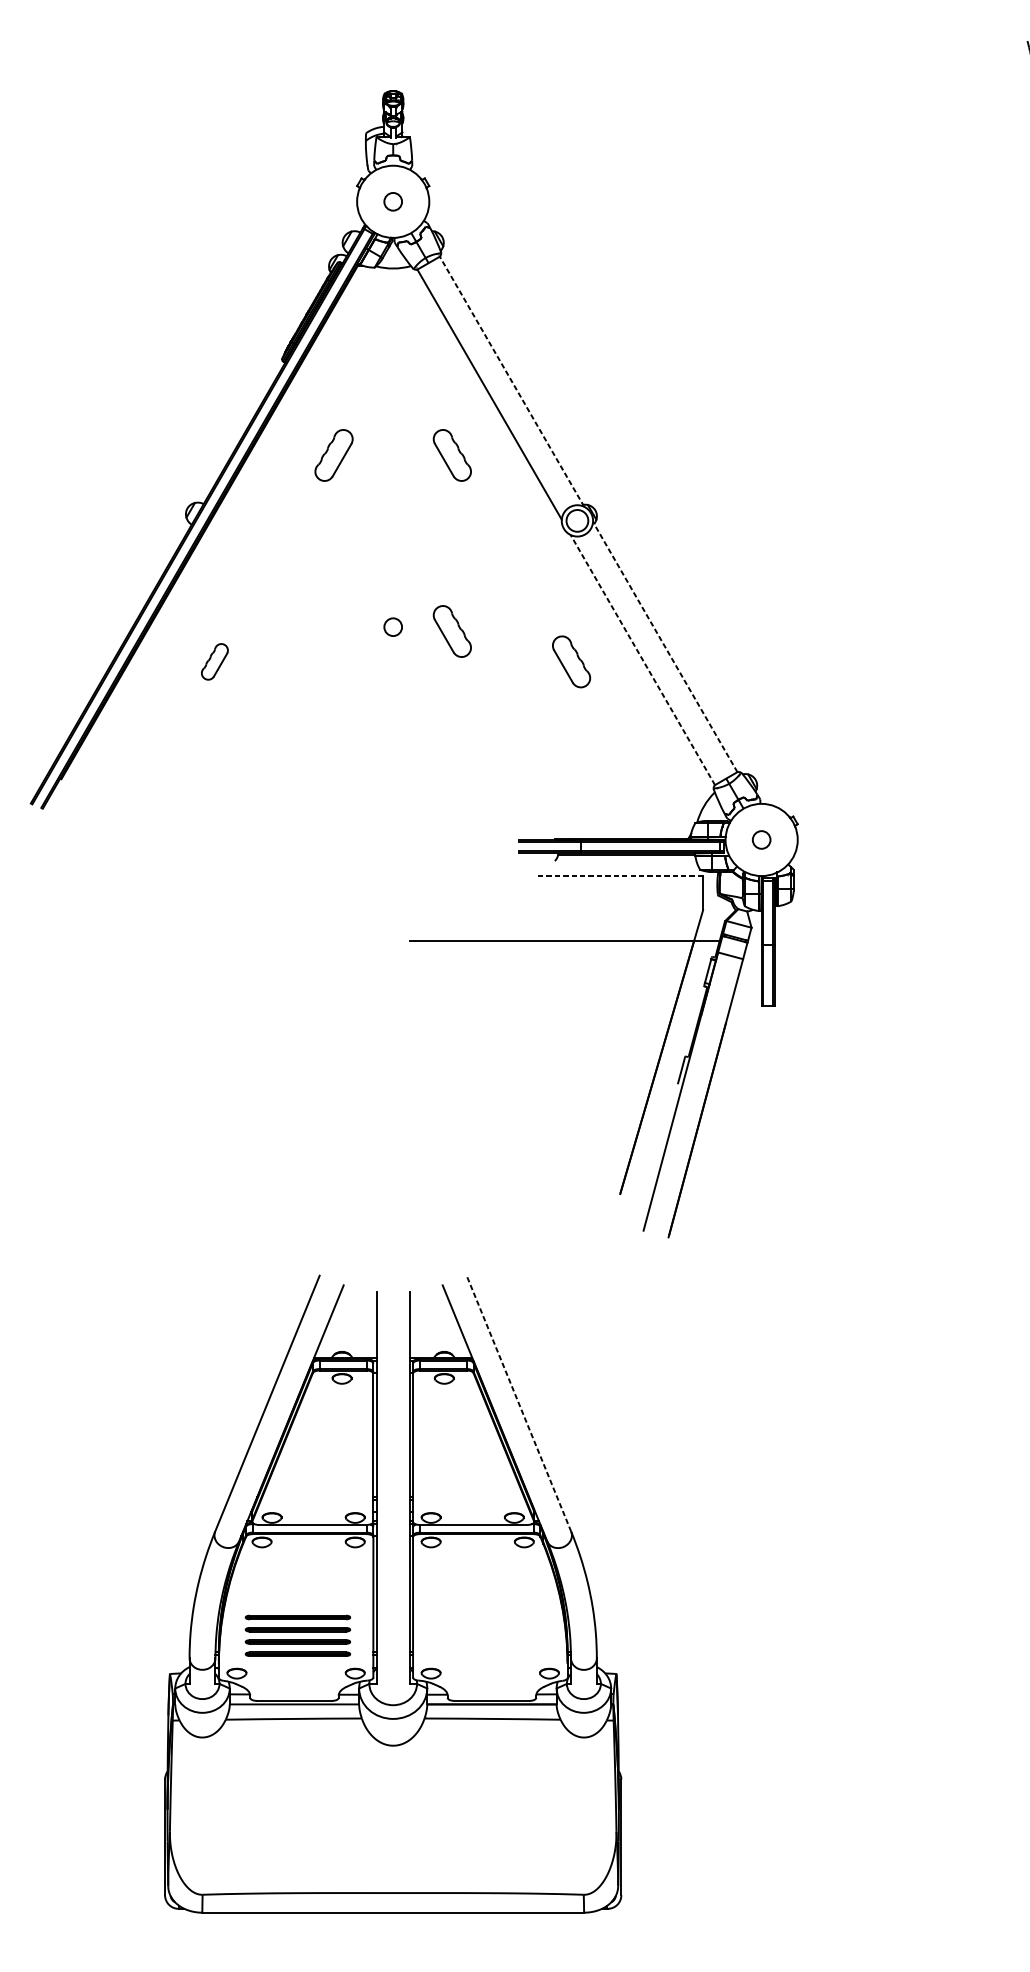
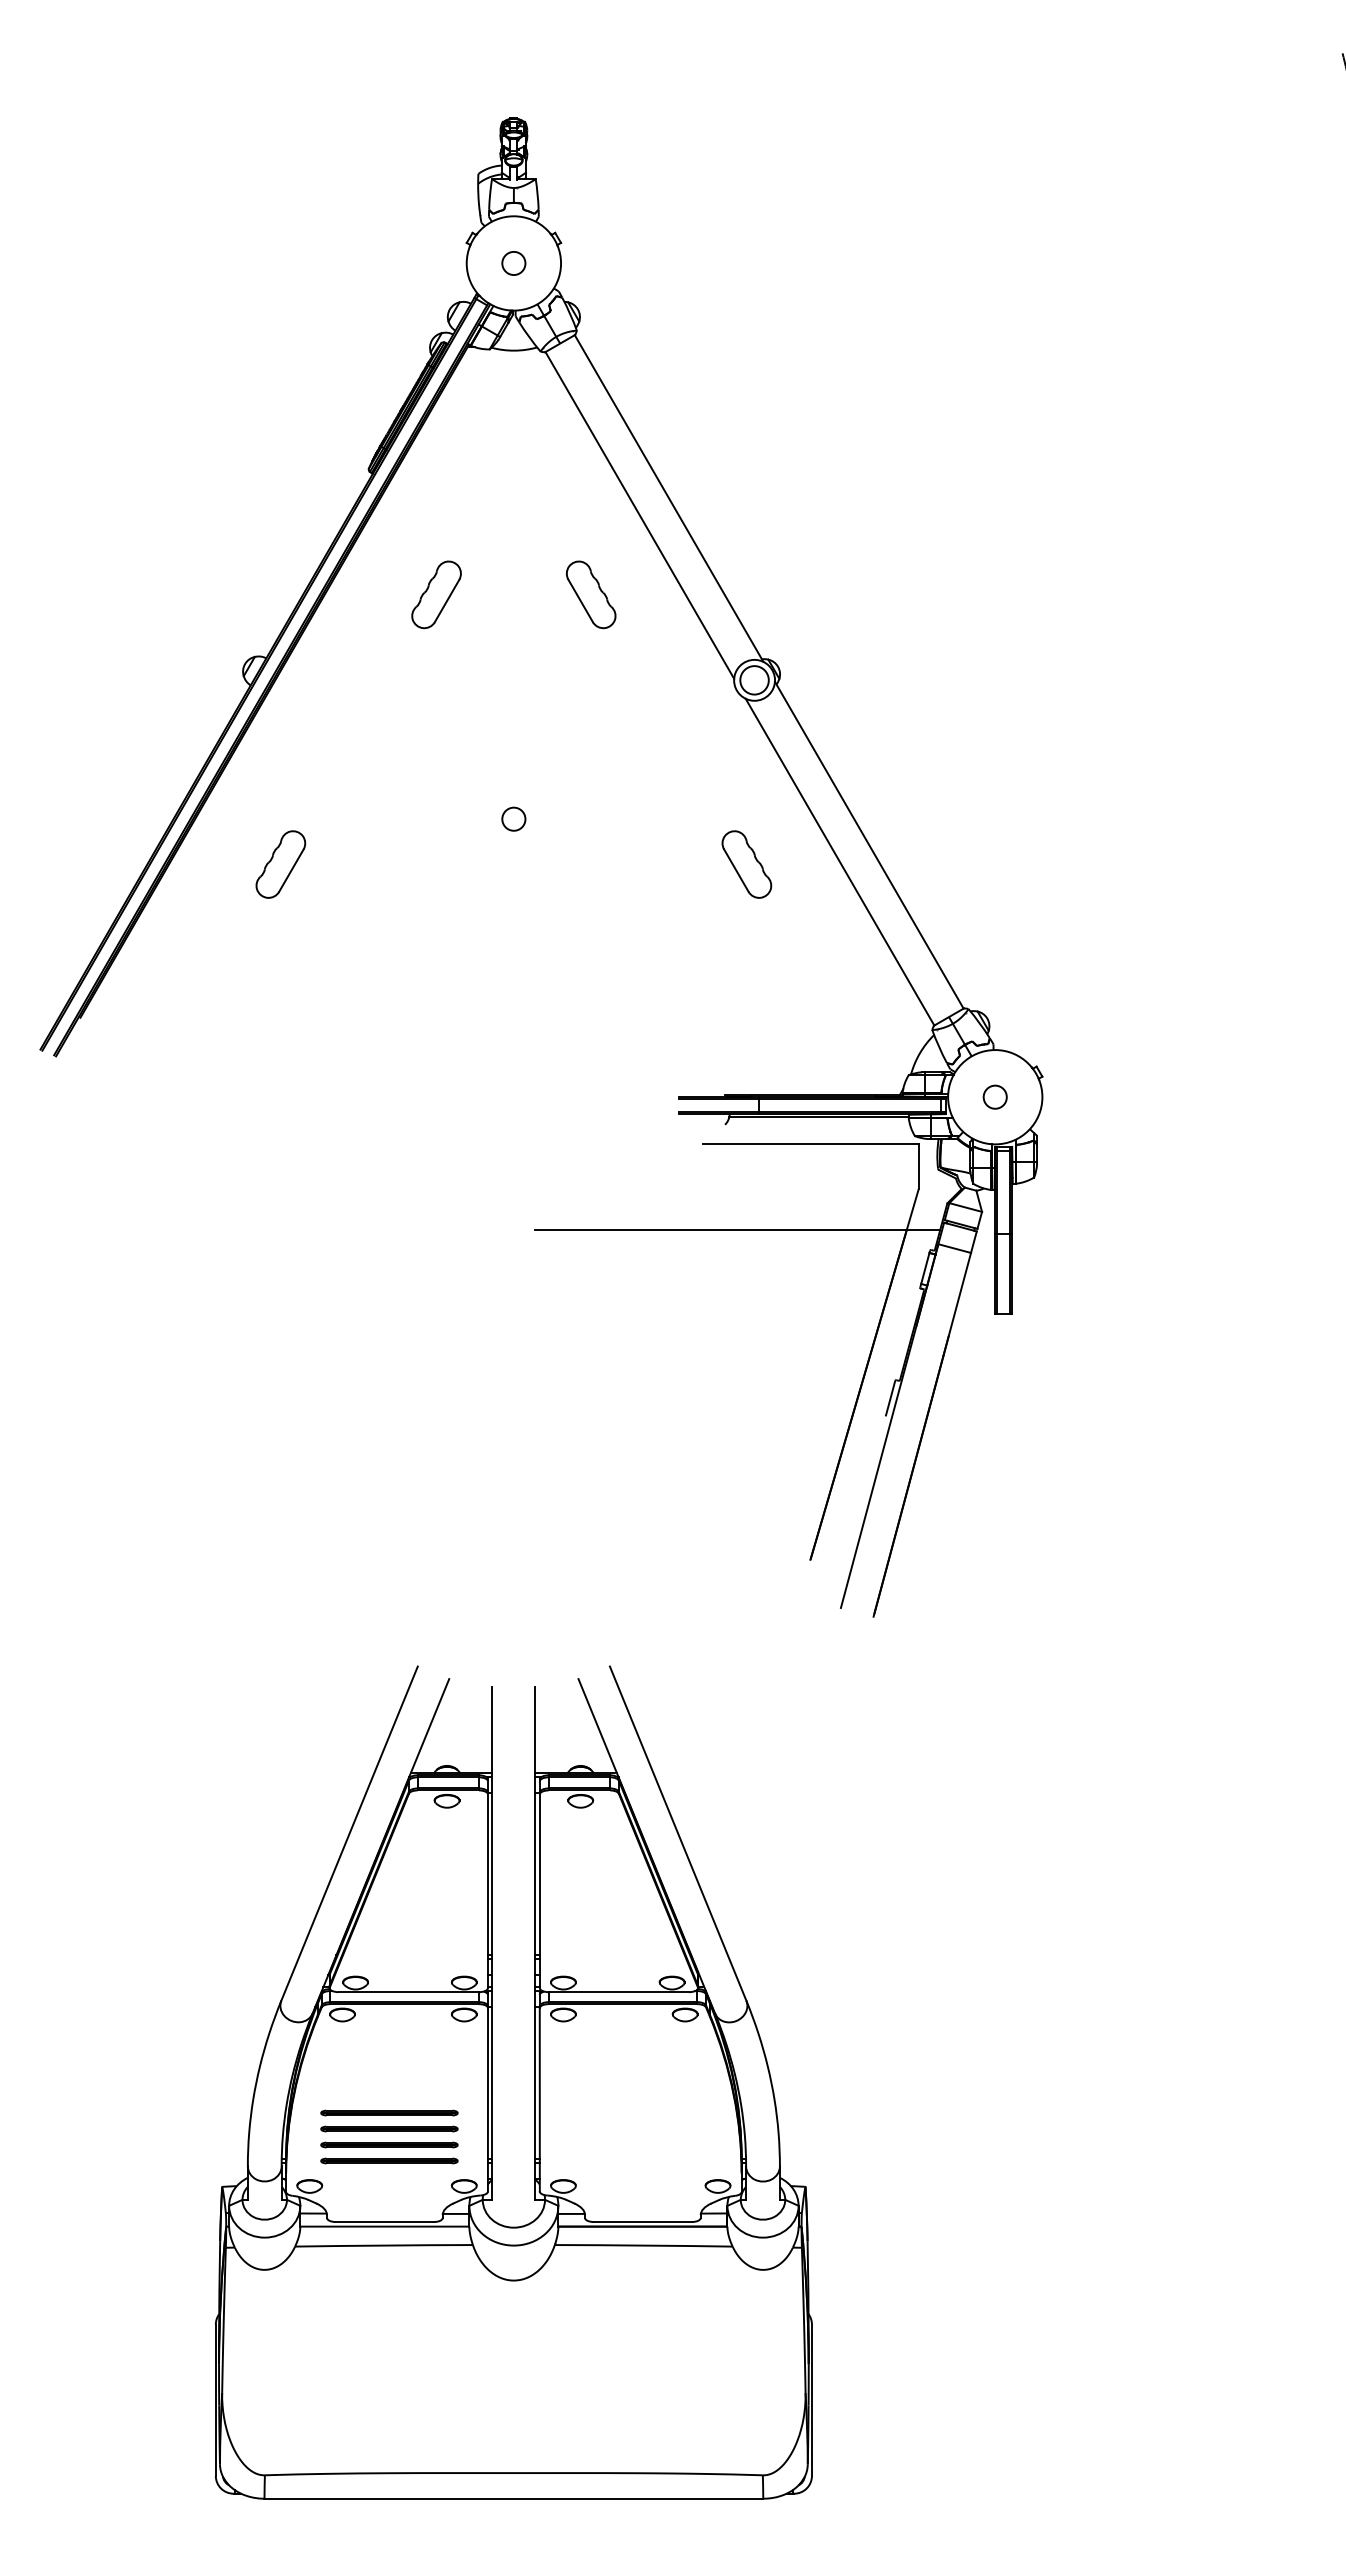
line: (512, 381) -> (669, 498), dashed -> solid
part: (451, 631) -> (590, 824), removed
line: (665, 647) -> (869, 845), dashed -> solid
line: (643, 660) -> (840, 862), dashed -> solid
part: (214, 661) -> (280, 864), size x1.43
line: (620, 876) -> (810, 1144), dashed -> solid
line: (519, 1403) -> (678, 1833), dashed -> solid

